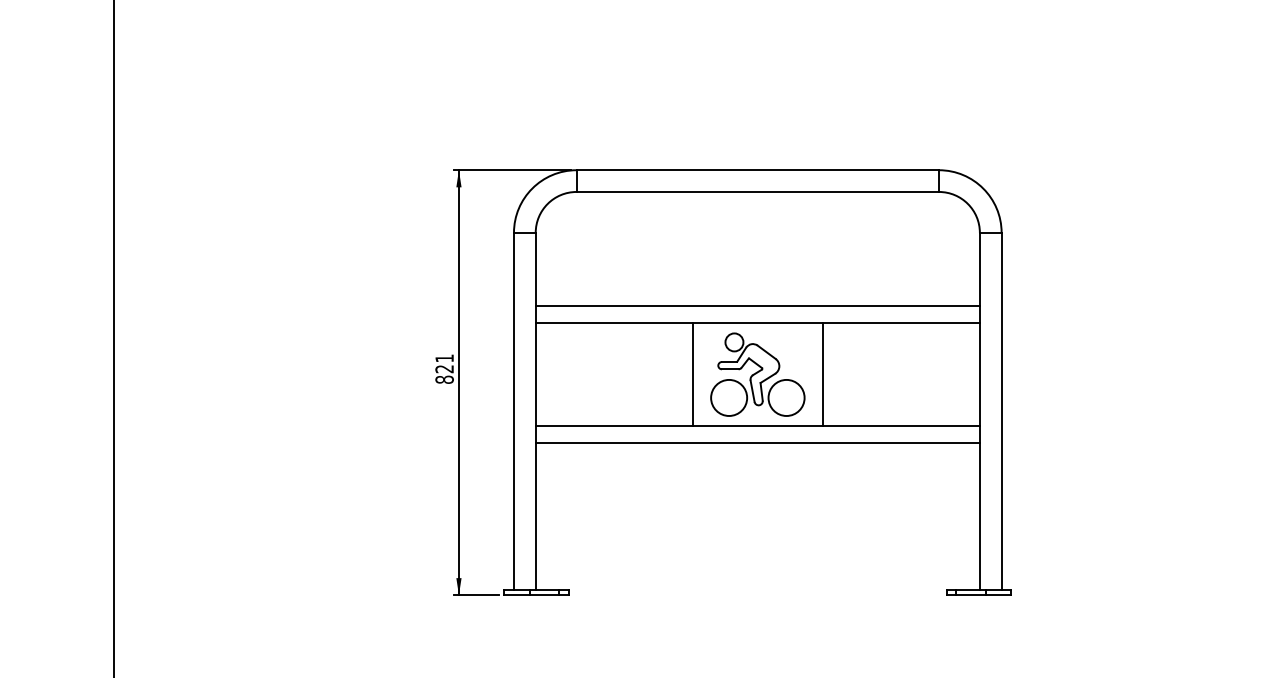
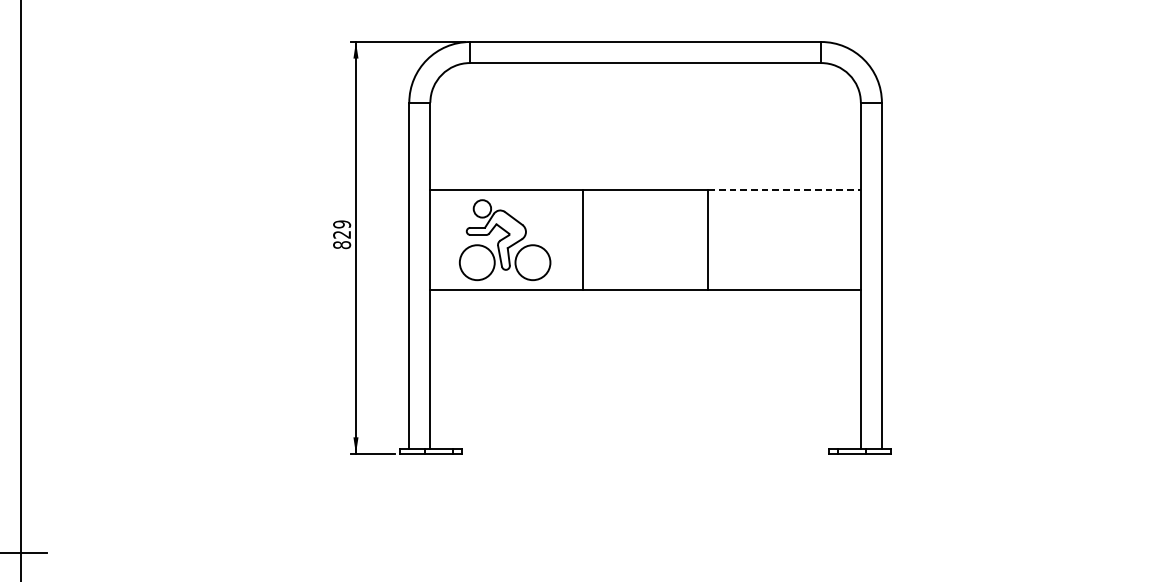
line: (757, 306) -> (645, 174), removed
line: (901, 322) -> (784, 189), solid -> dashed
text: (444, 358) -> (341, 224), 821 -> 829
part: (757, 374) -> (504, 239), moved
line: (757, 443) -> (645, 306), removed

